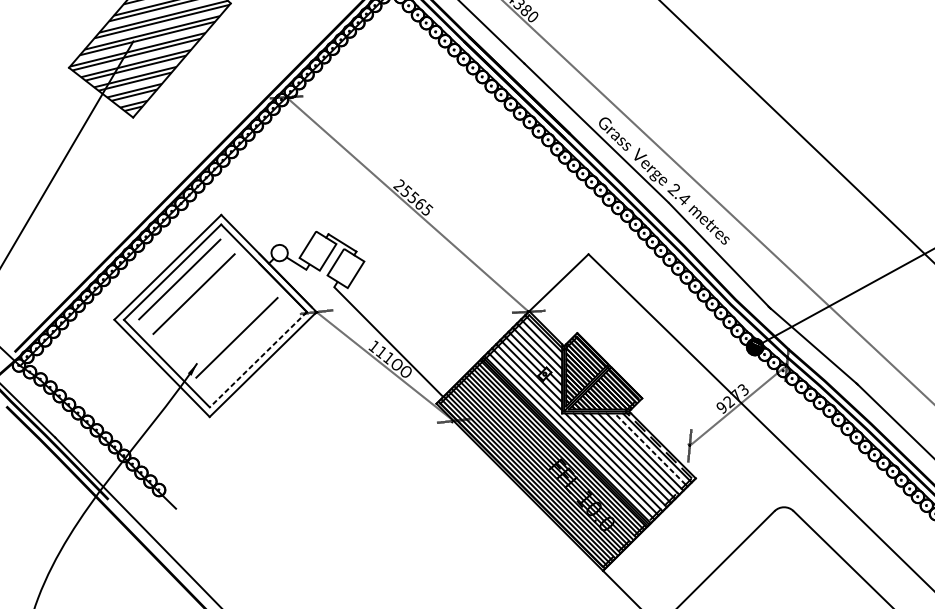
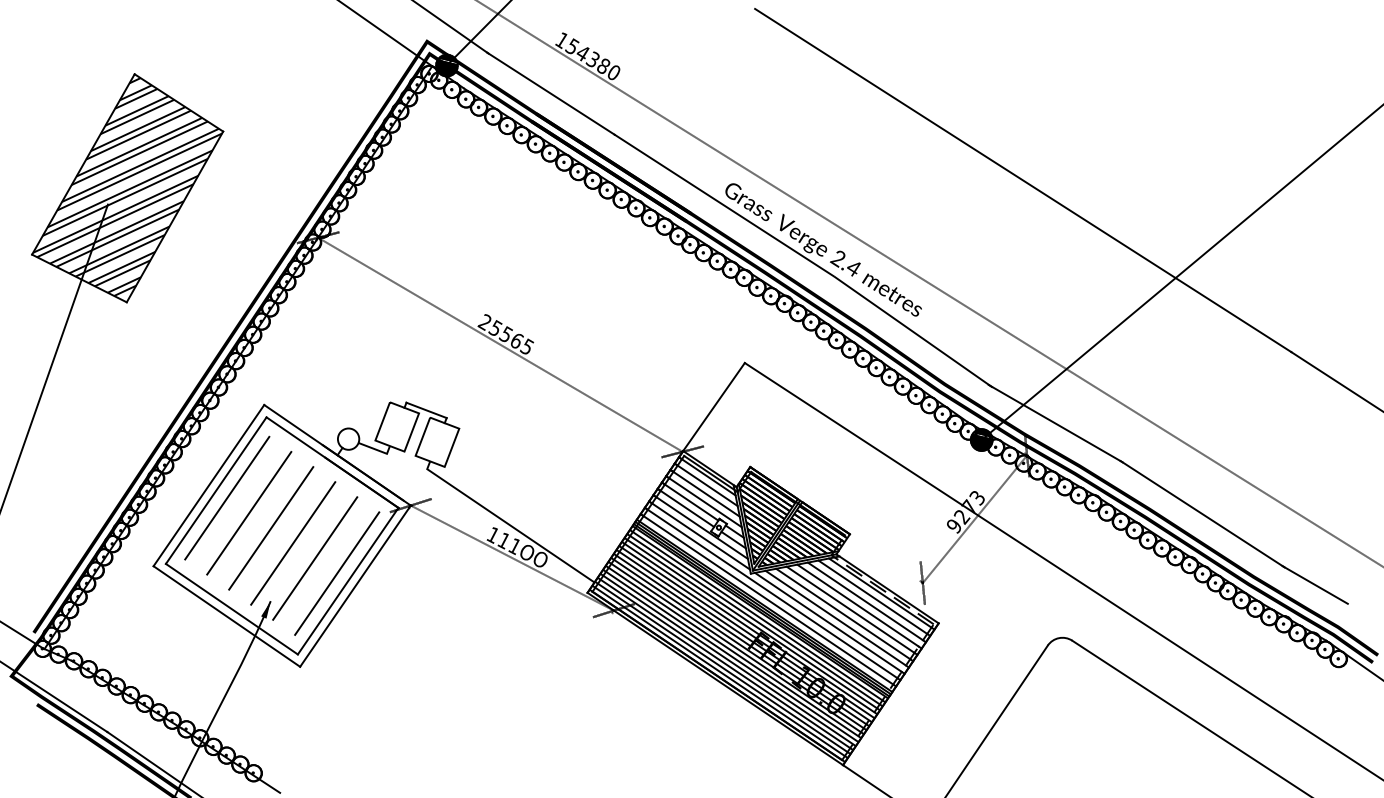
line: (208, 308) -> (271, 528), added
line: (222, 323) -> (293, 543), added
line: (251, 352) -> (337, 573), added
line: (258, 359) -> (348, 581), dashed -> solid
line: (649, 449) -> (872, 597), dashed -> solid

